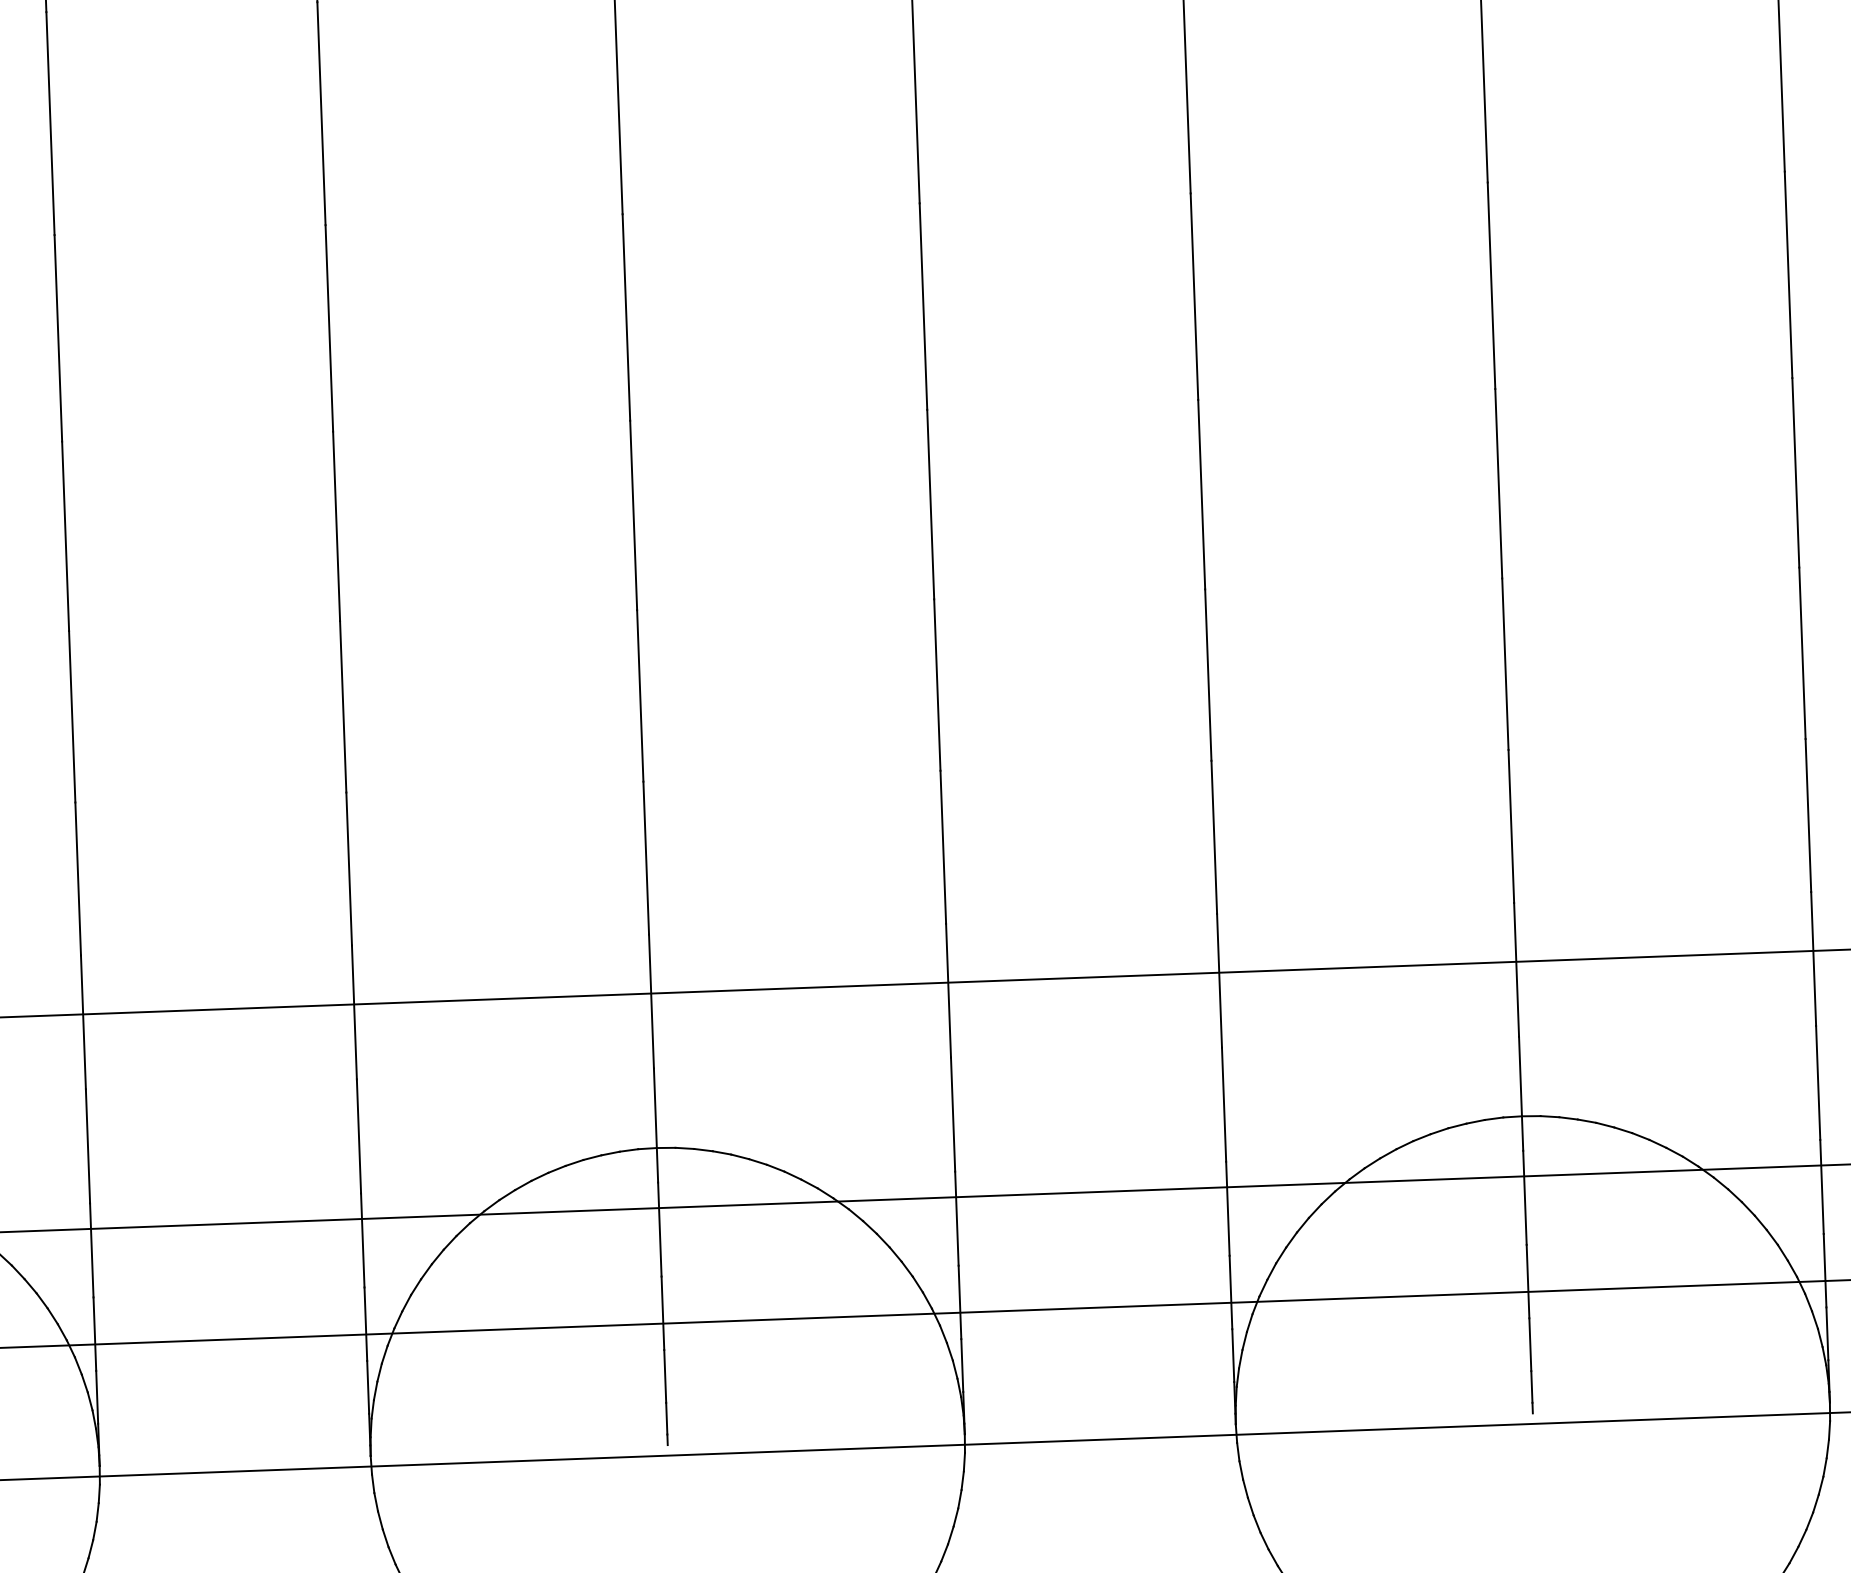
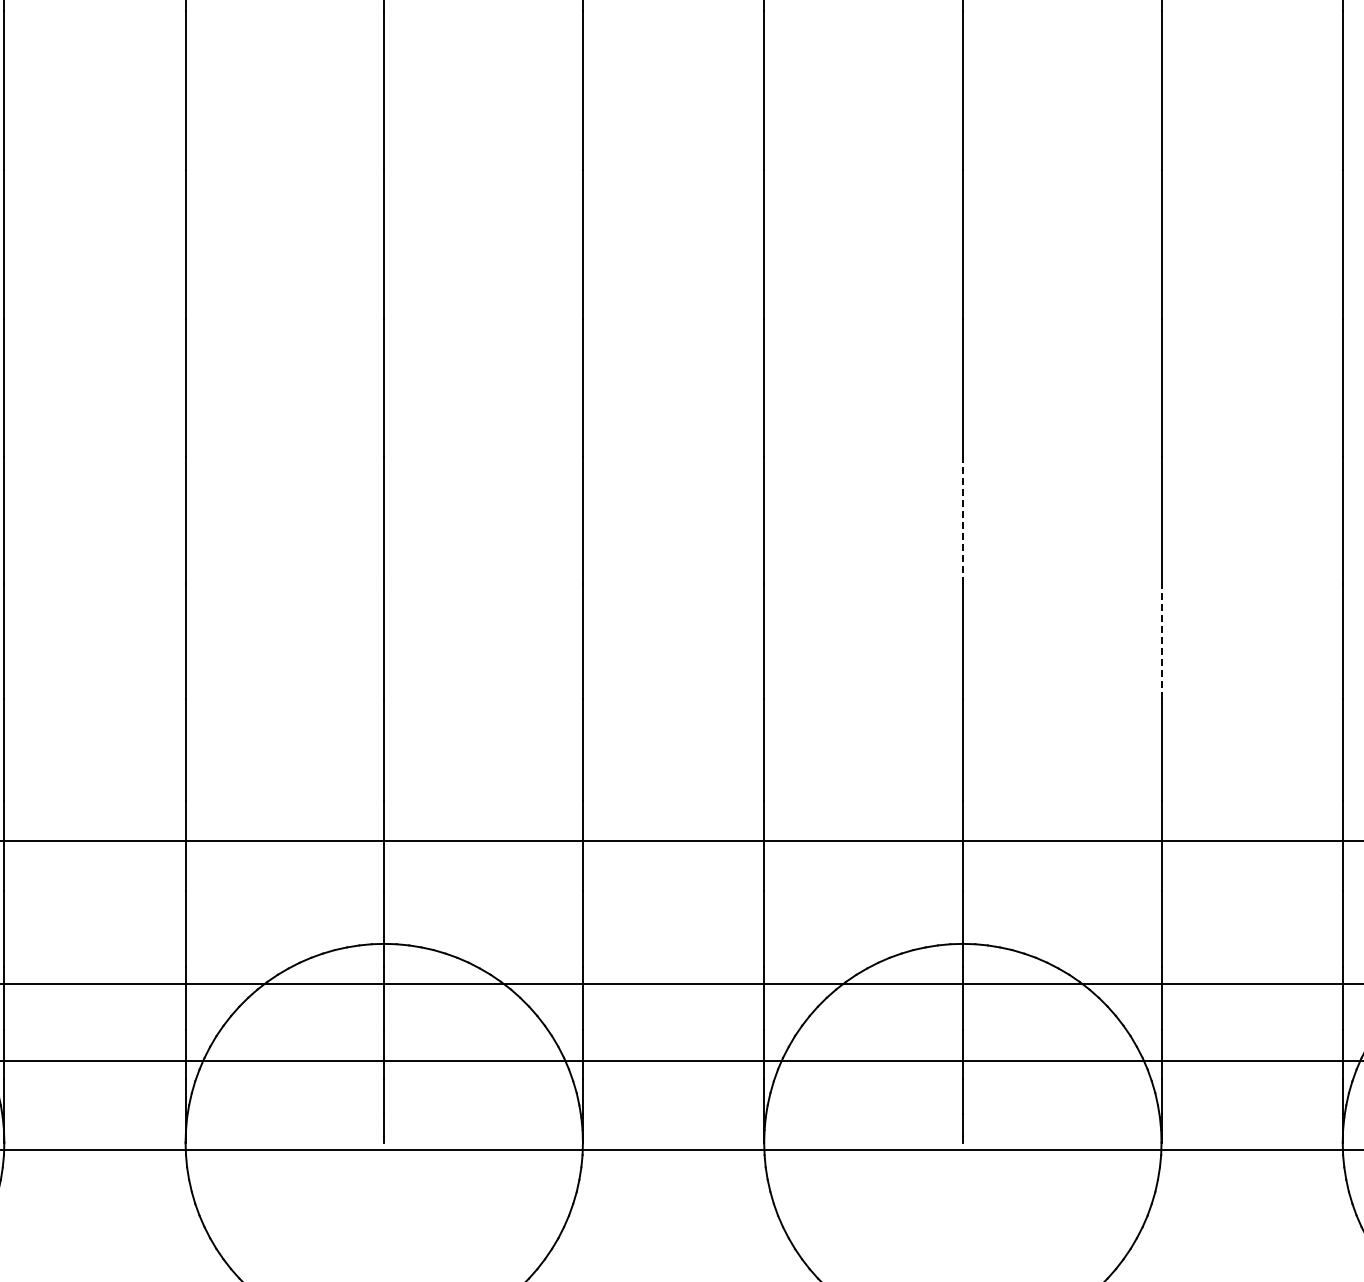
line: (1498, 483) -> (962, 520), solid -> dashed
line: (1802, 653) -> (1161, 641), solid -> dashed

